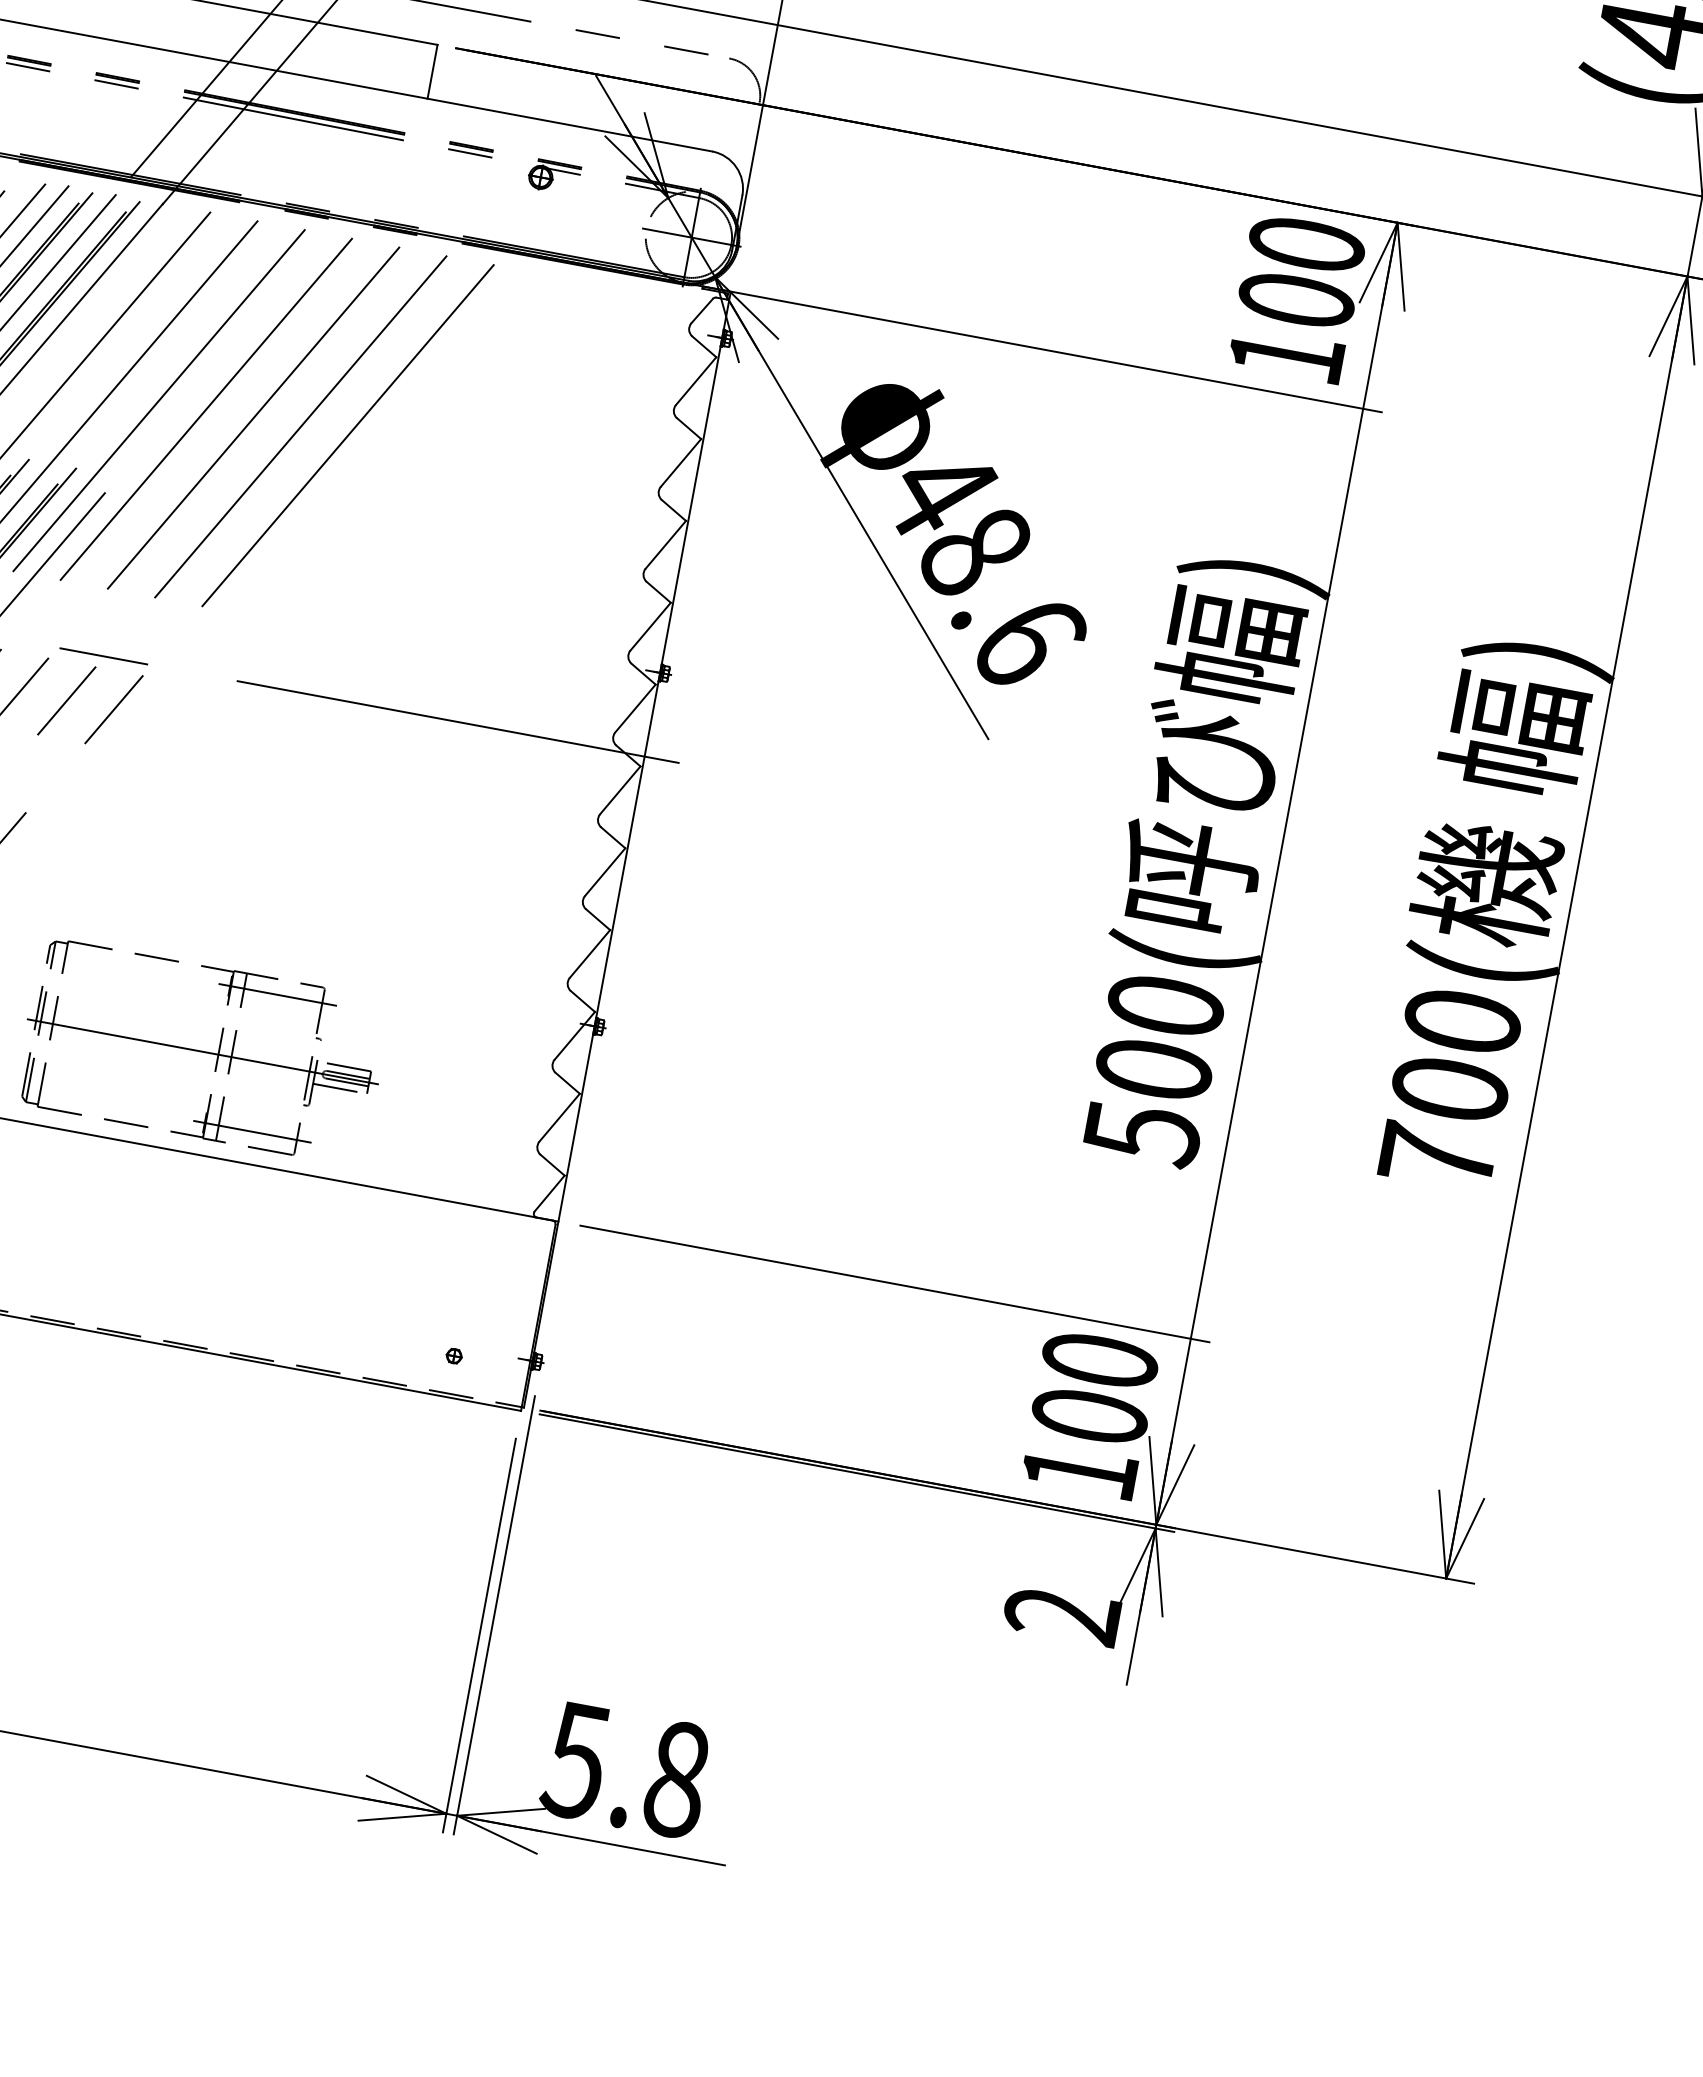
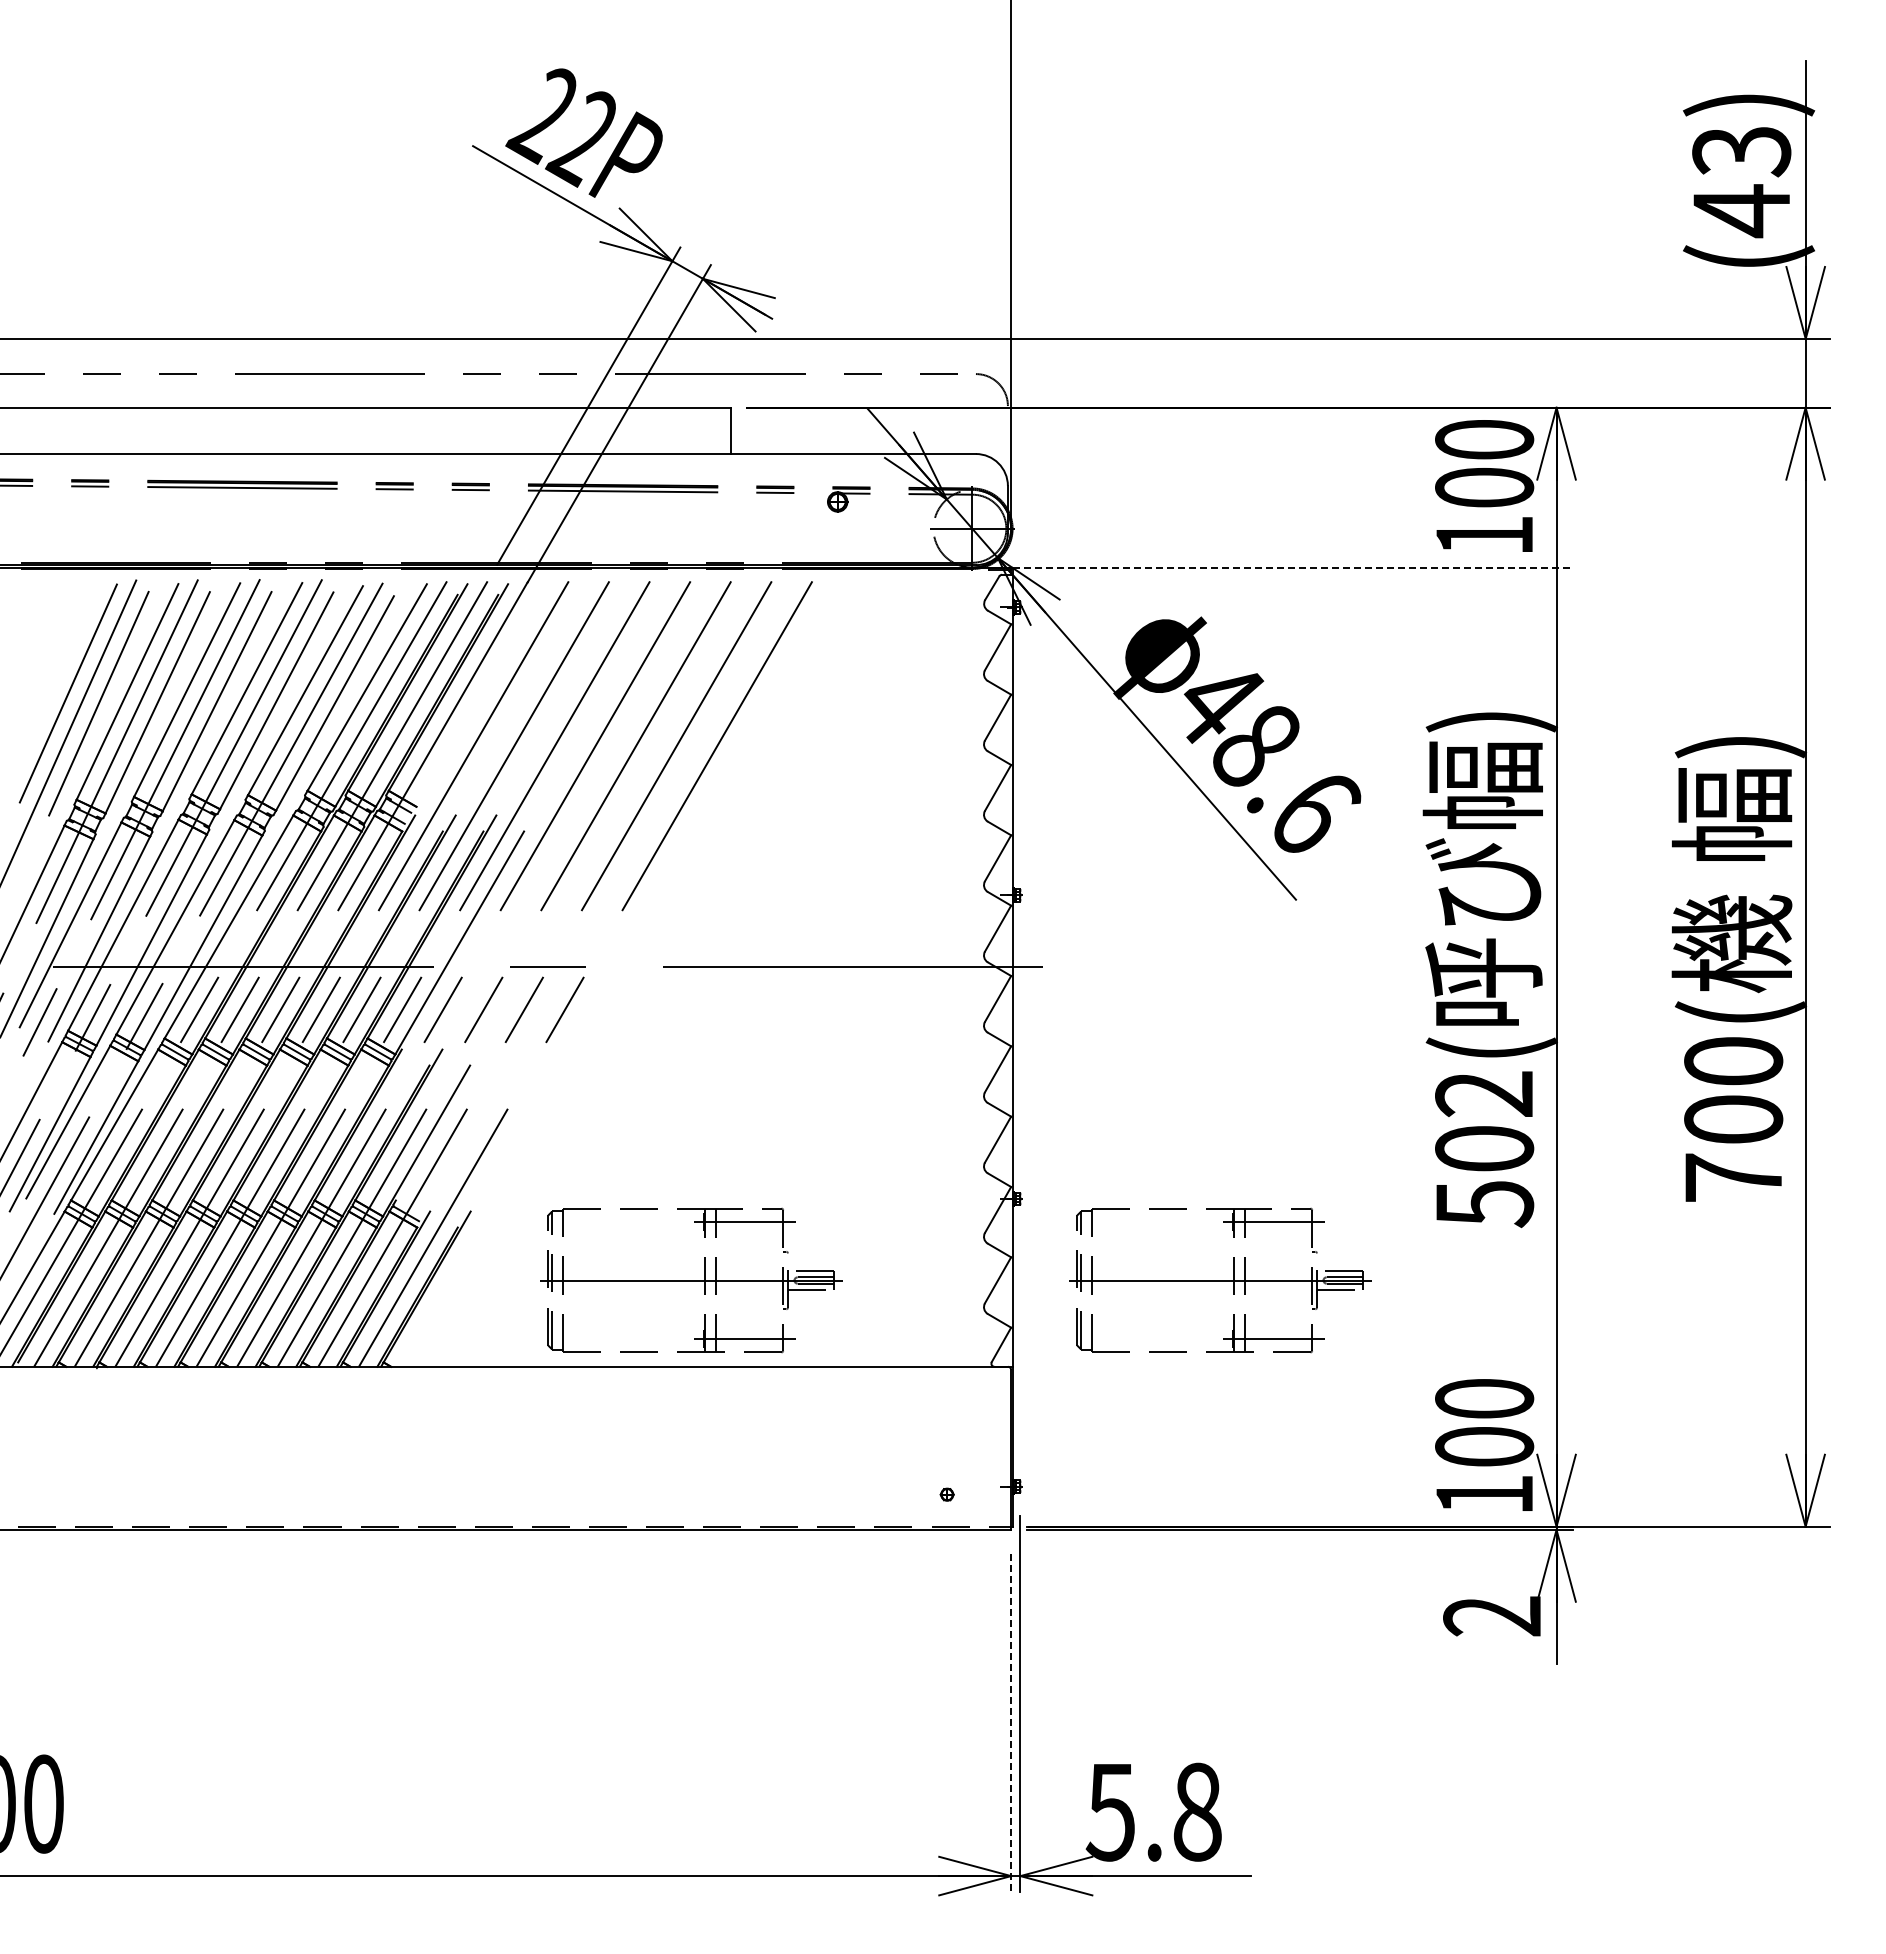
line: (1055, 351) -> (1292, 567), solid -> dashed
text: (1165, 1006) -> (1484, 1094), 500( -> 502(
part: (818, 1165) -> (1220, 1280), added
line: (894, 1283) -> (1301, 1366), removed
line: (479, 1636) -> (1011, 1723), solid -> dashed

